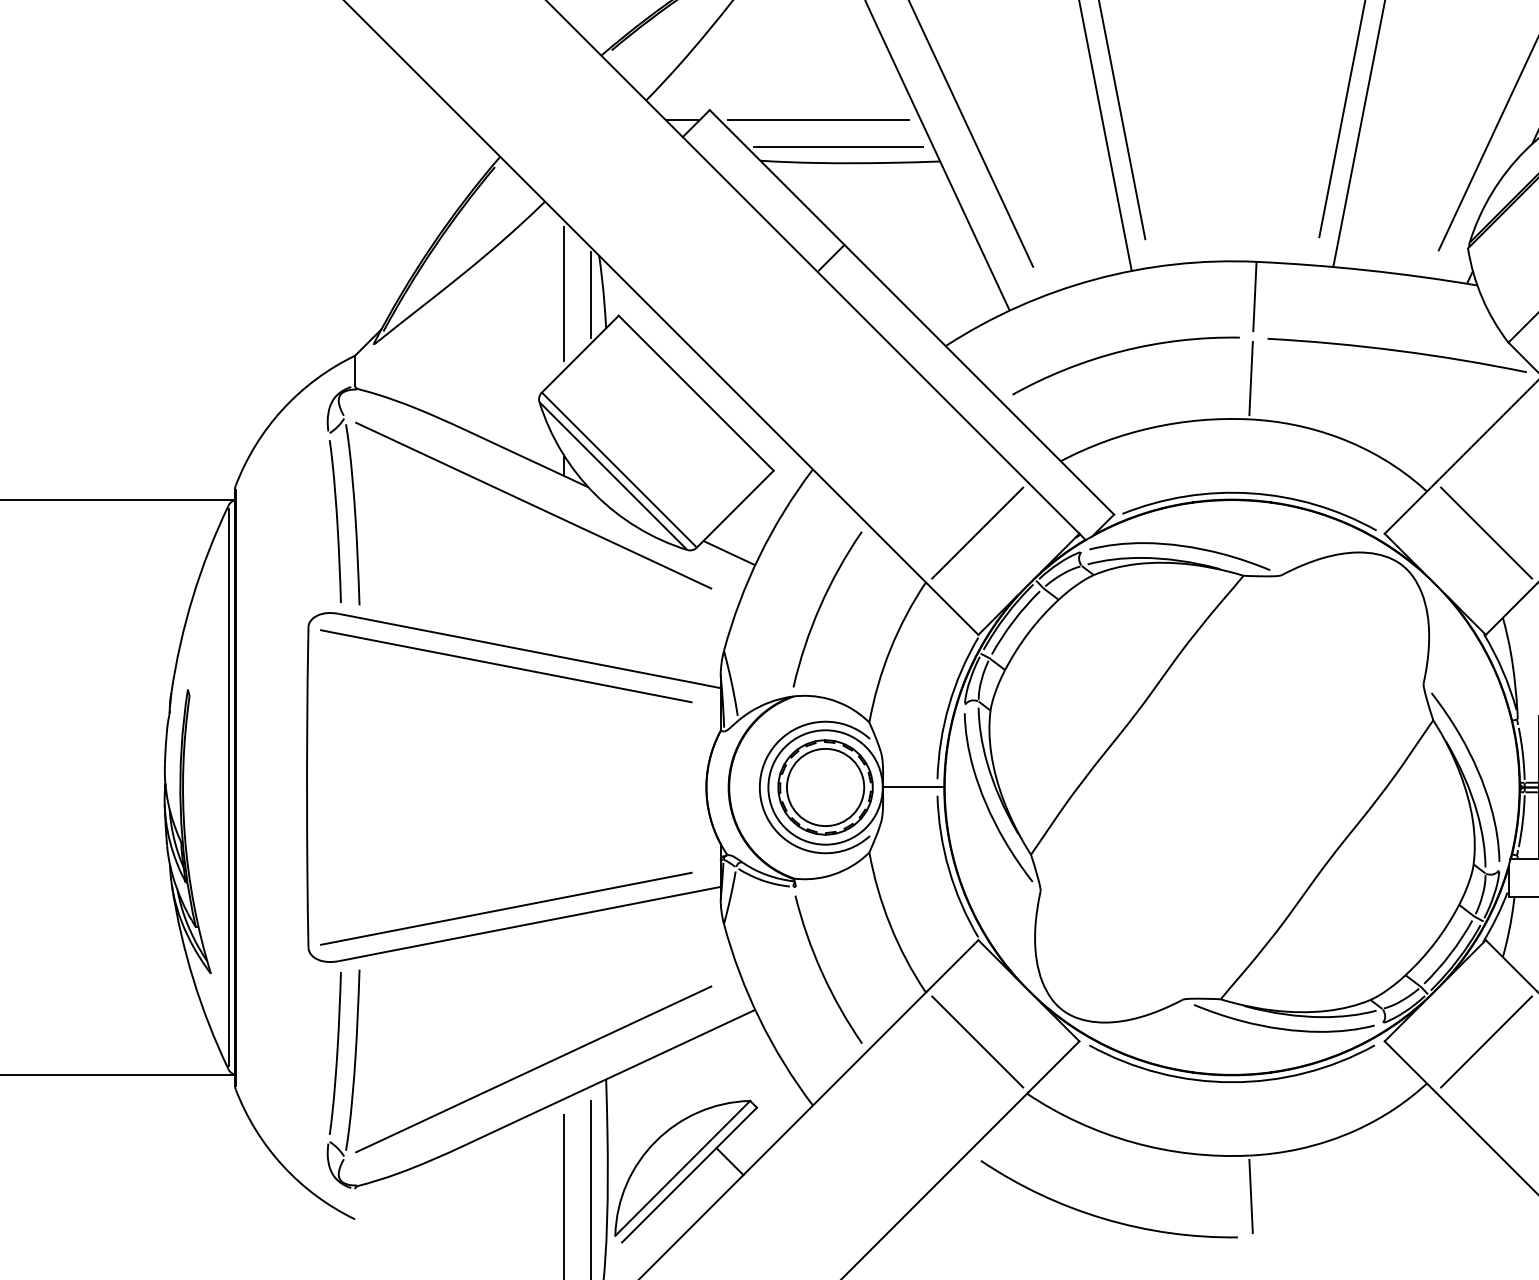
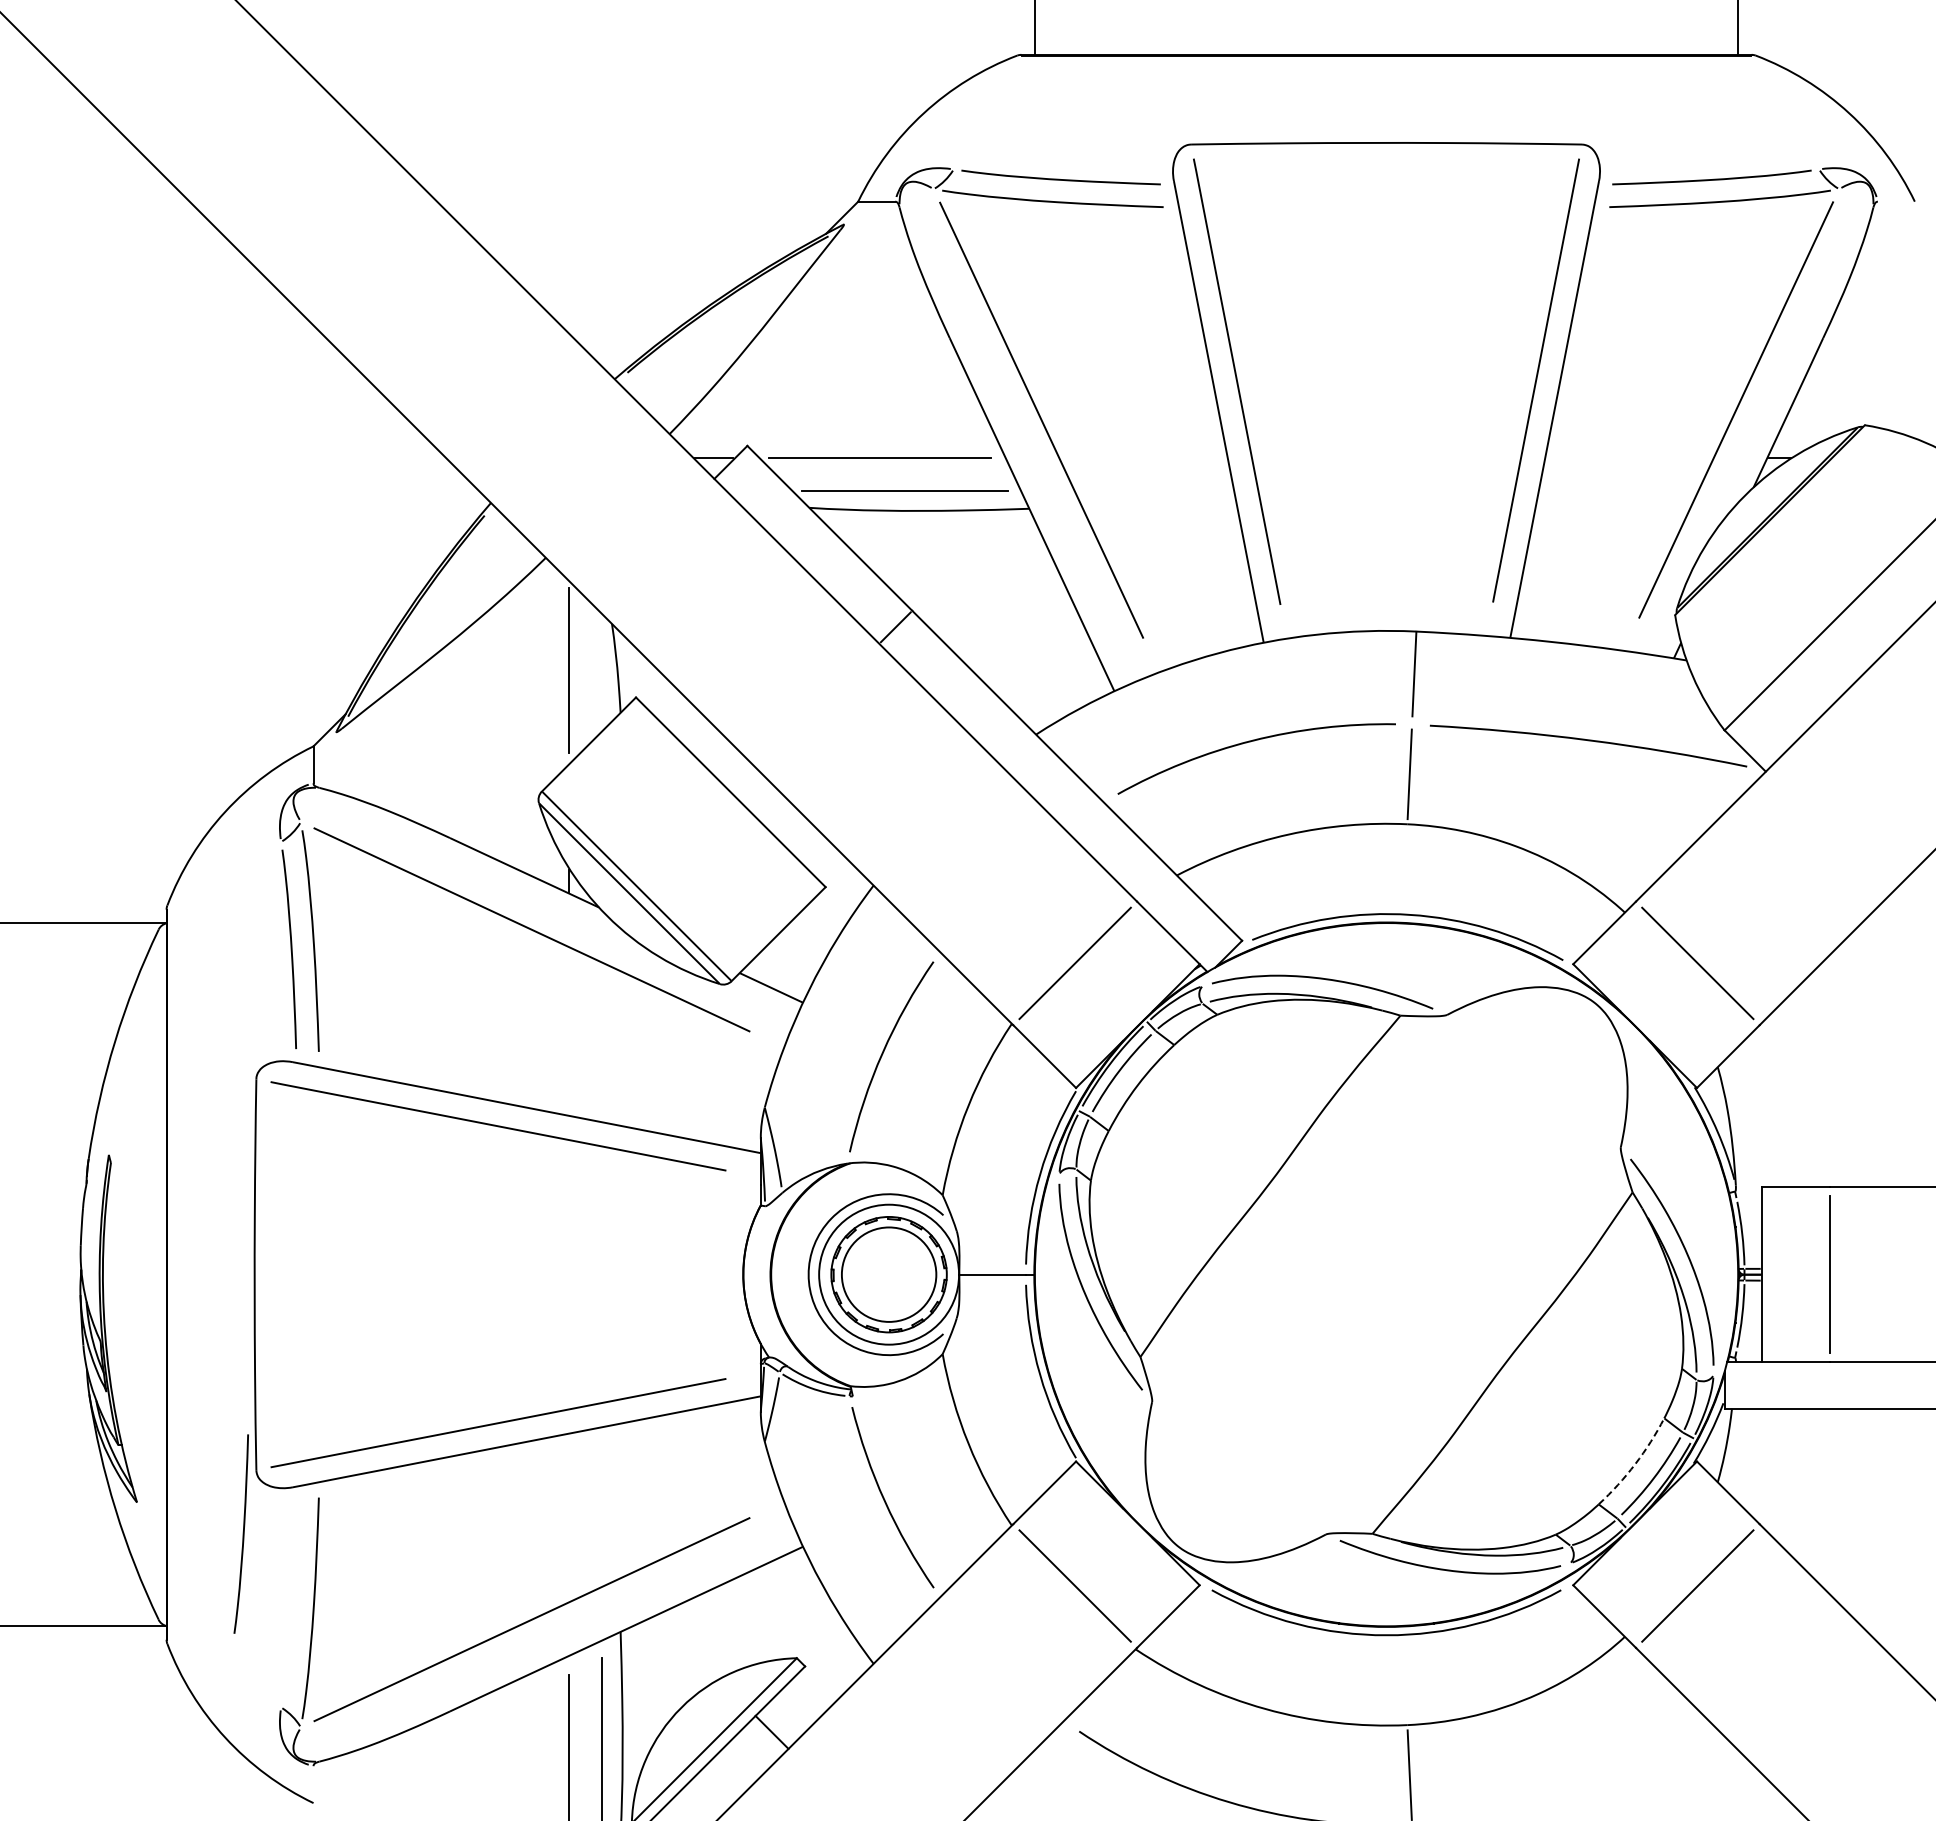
line: (591, 294) -> (602, 671), removed
line: (228, 787) -> (158, 1274), removed
arc: (1435, 942) -> (1635, 1464), solid -> dashed
curve: (336, 1052) -> (242, 1533), moved

